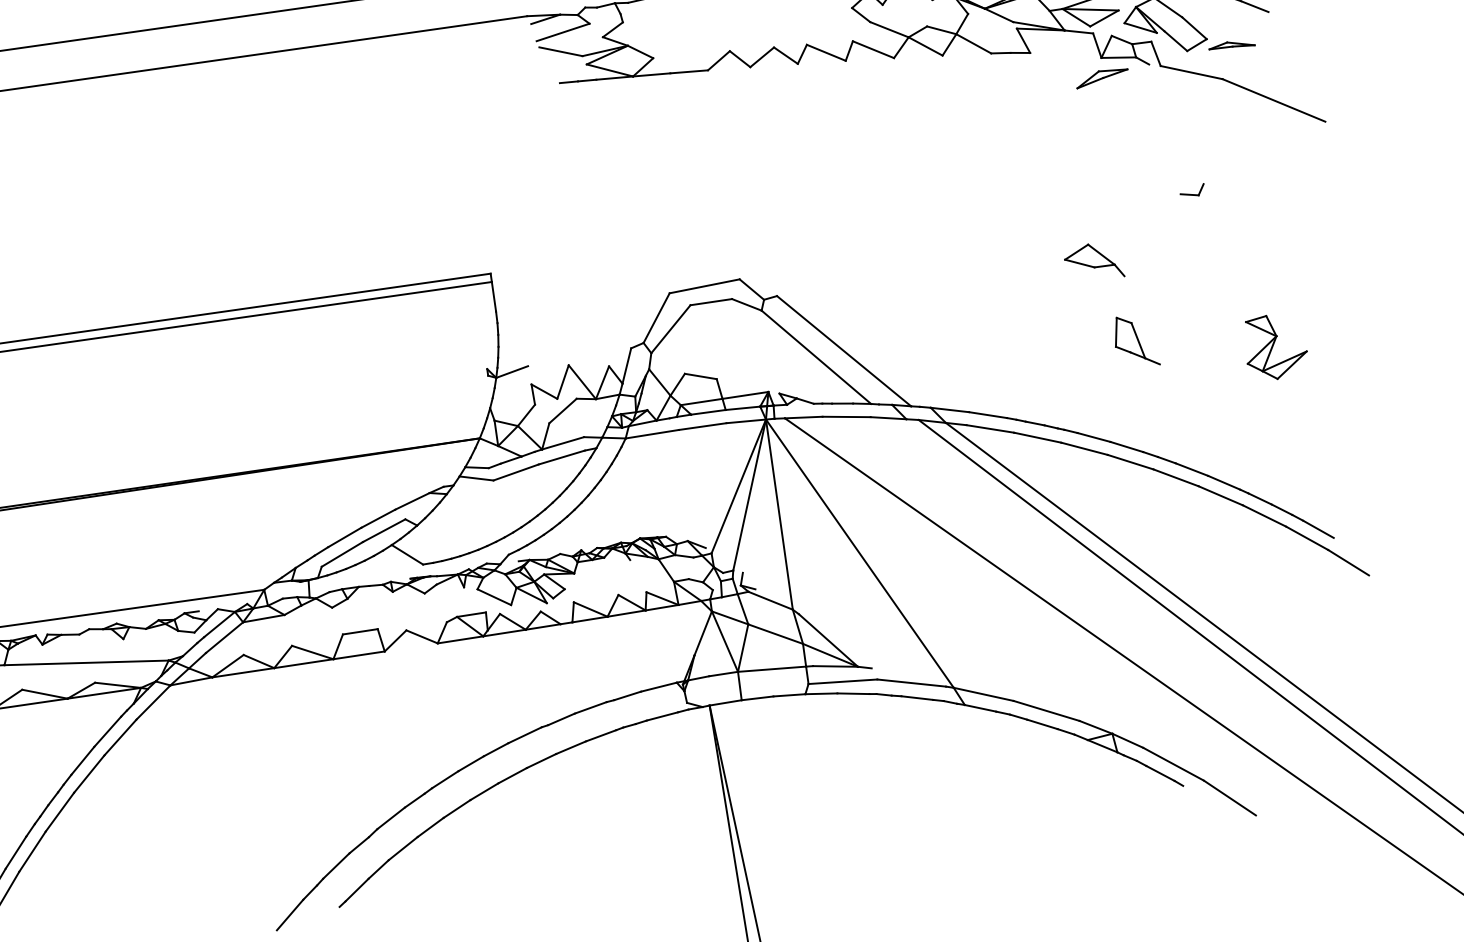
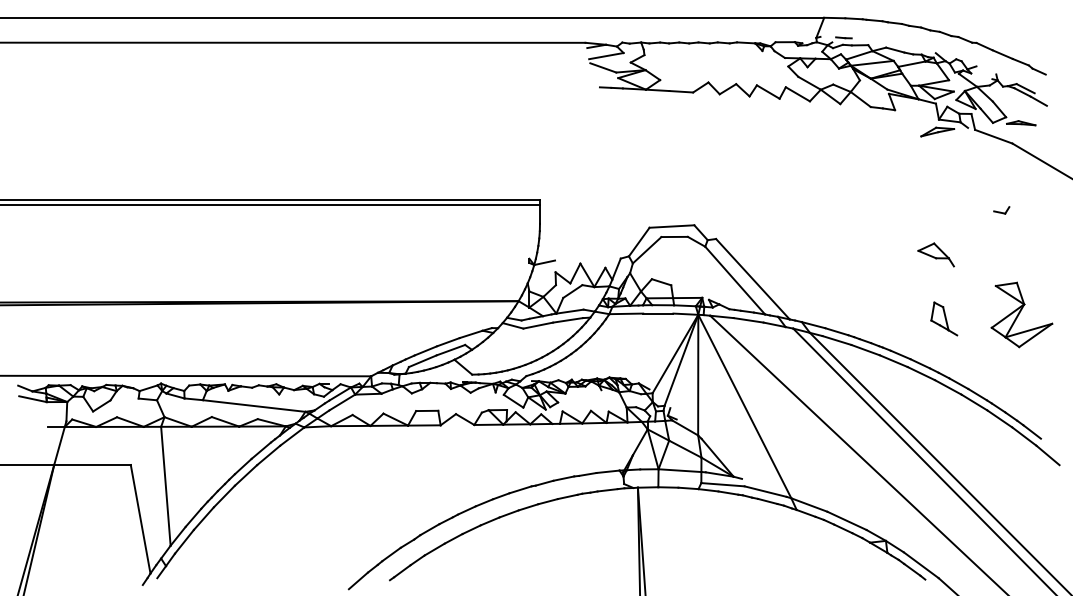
part: (1192, 191) -> (1001, 210), moved
part: (1092, 261) -> (935, 254), moved
part: (1136, 340) -> (944, 318), moved
part: (1275, 346) -> (1021, 314), size x1.6

